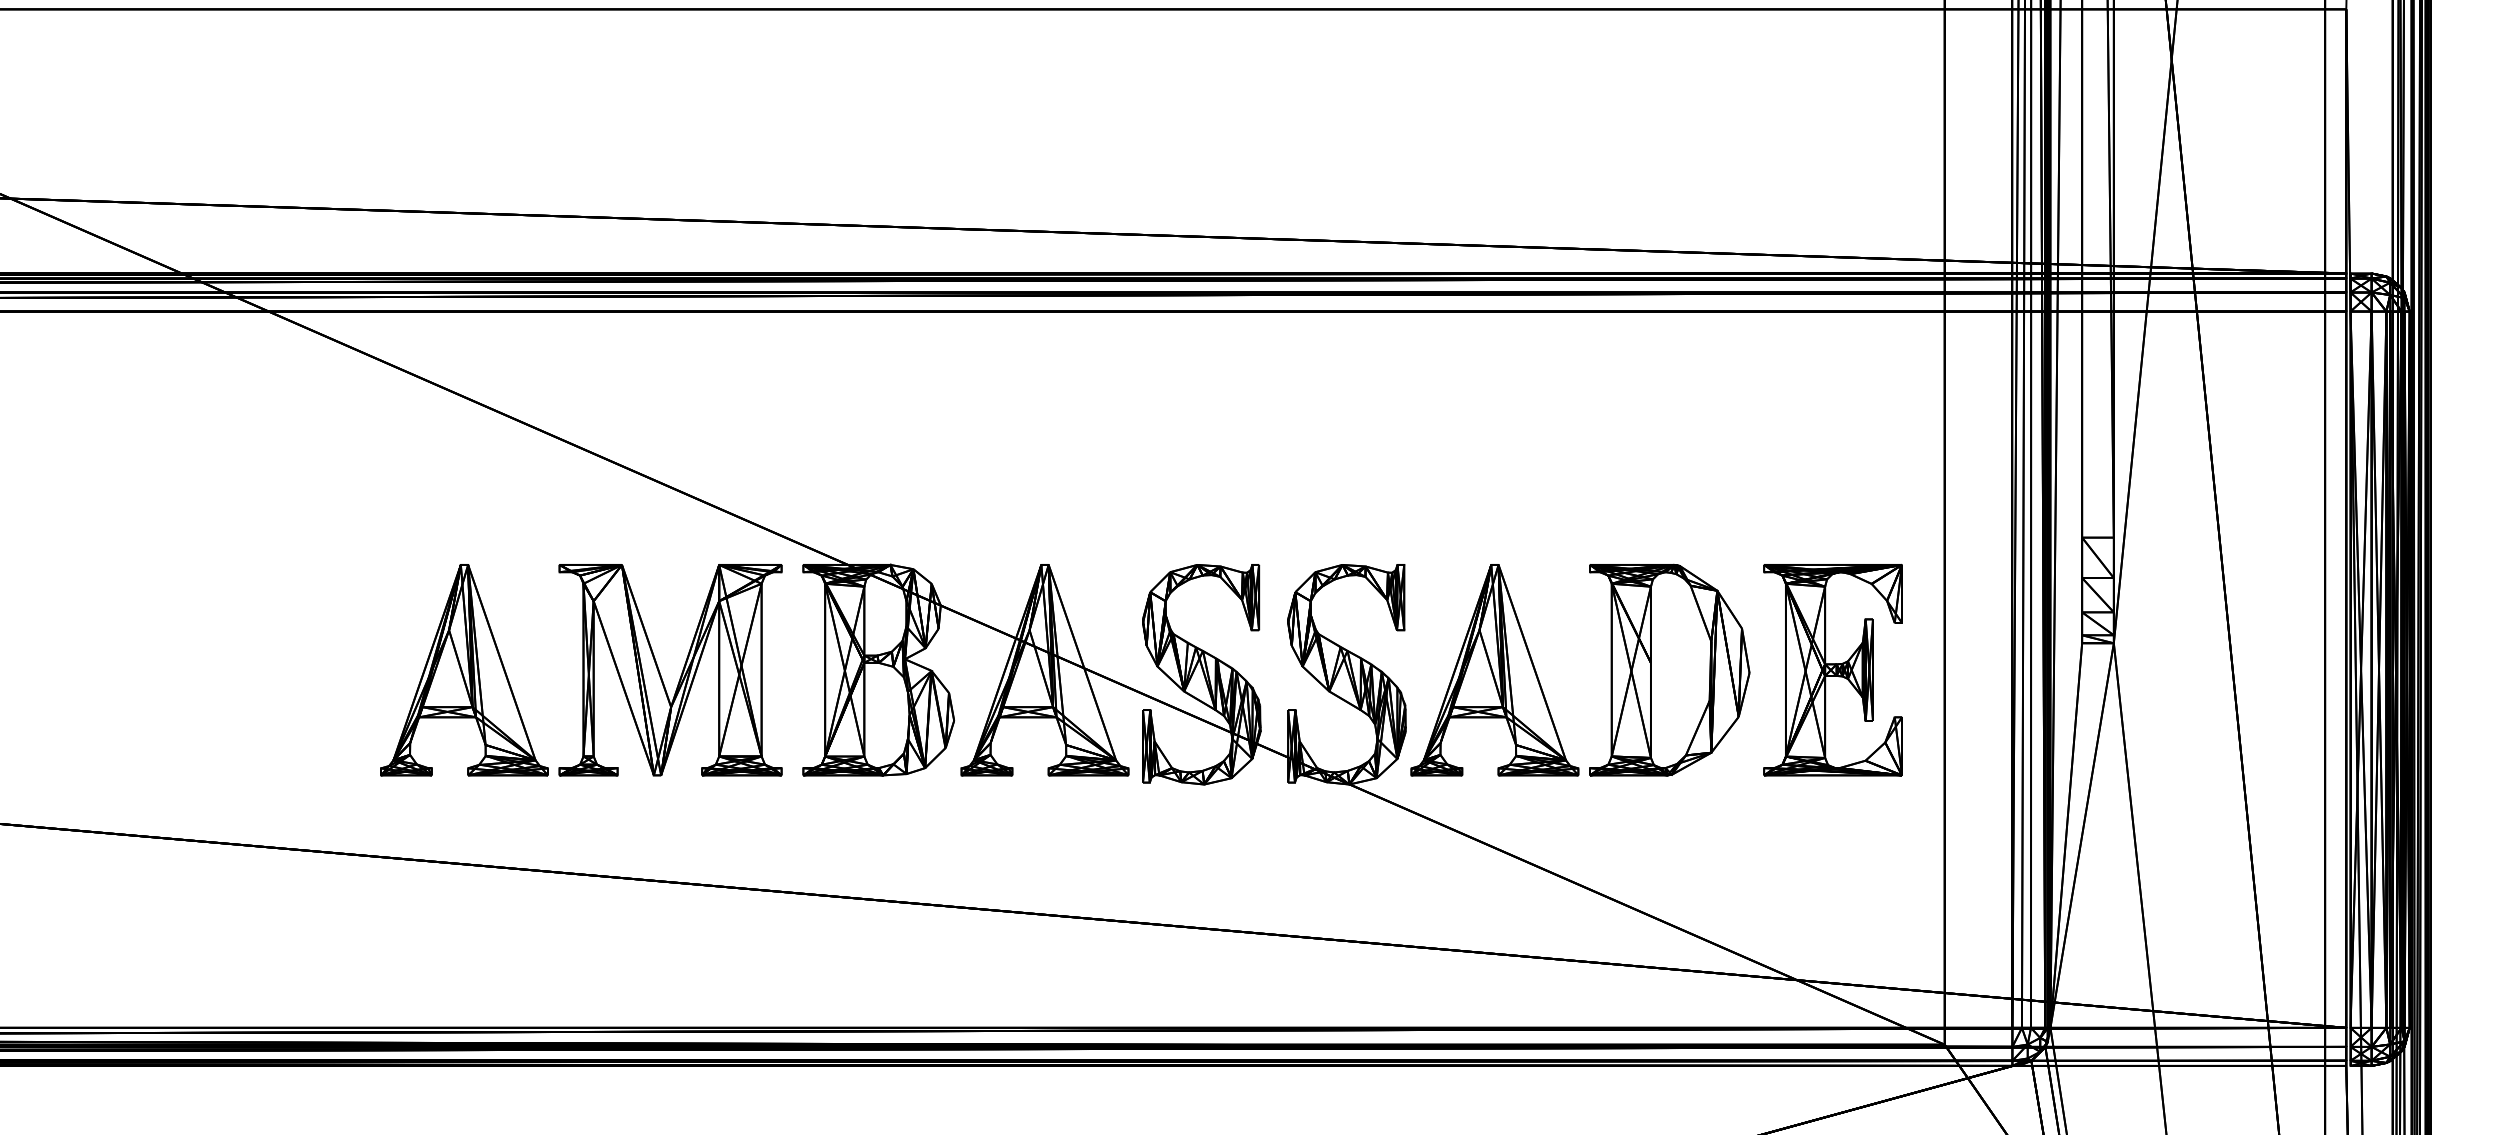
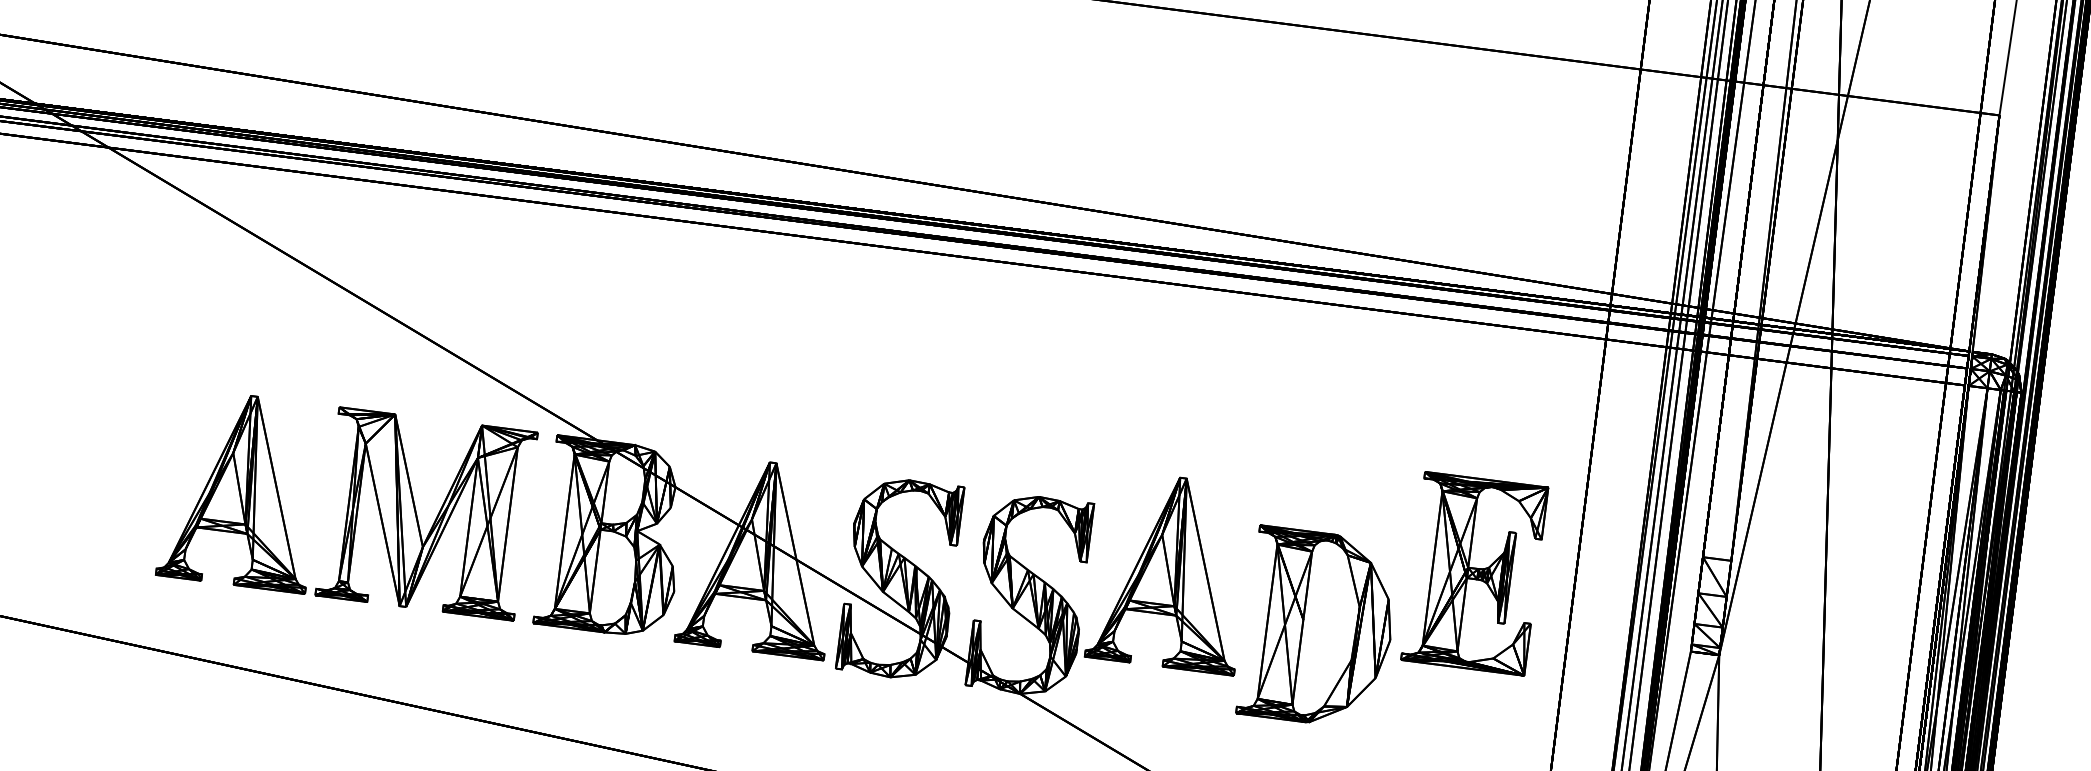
part: (1832, 669) -> (1474, 573), moved
part: (1494, 670) -> (1171, 572), moved

